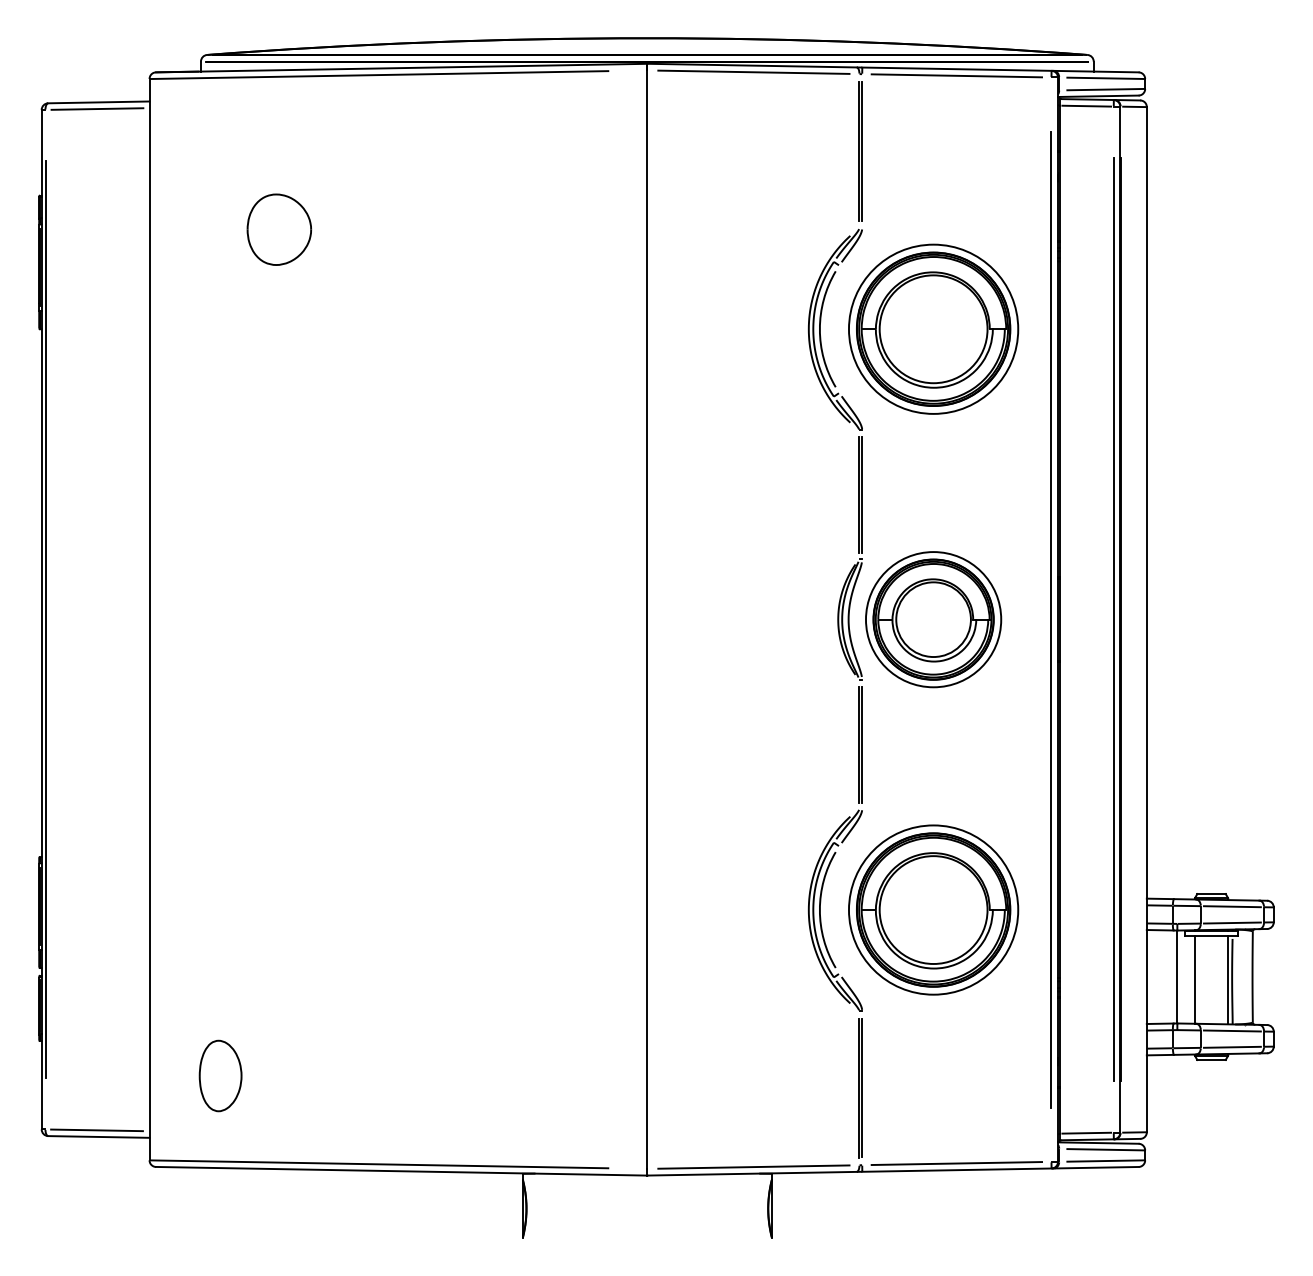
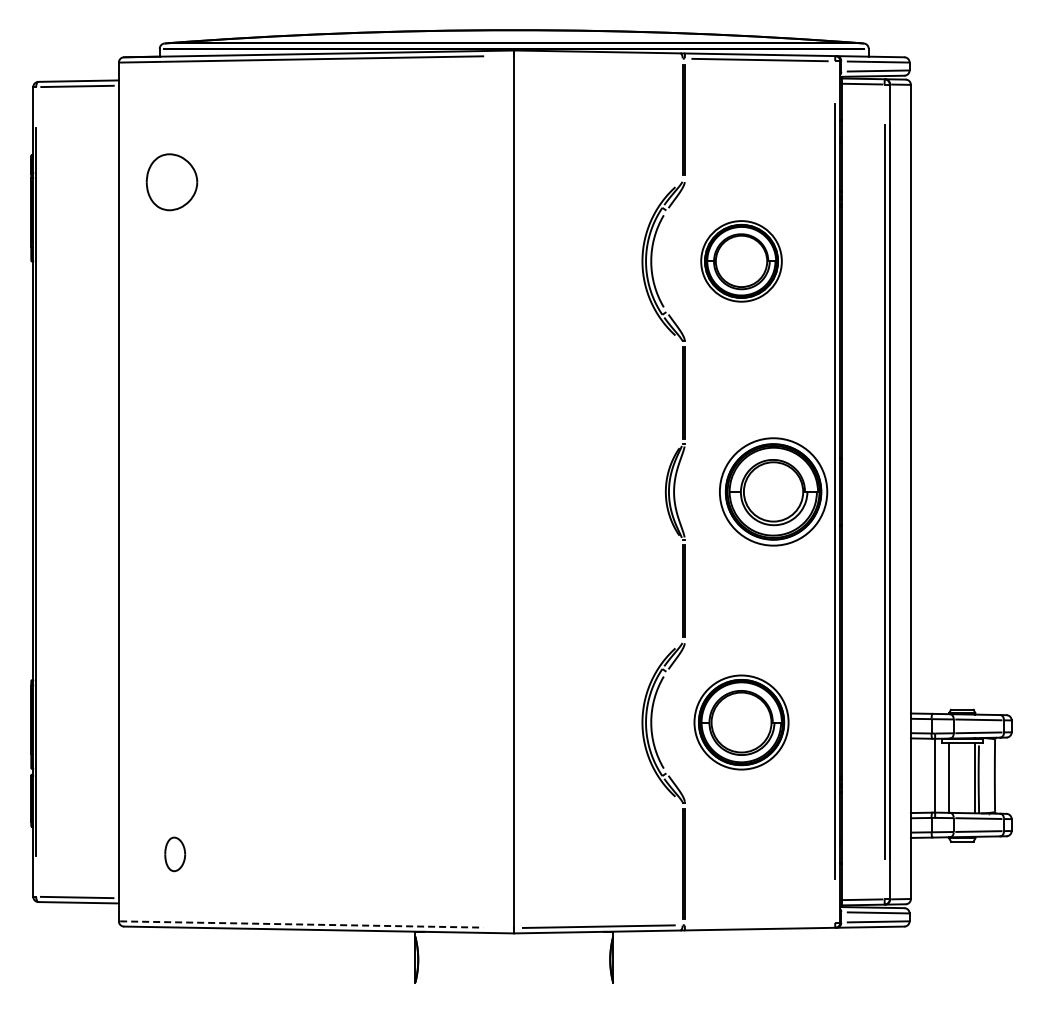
line: (753, 71) -> (598, 56), removed
part: (278, 230) -> (171, 182), moved
part: (933, 329) -> (741, 261), size x0.6
part: (933, 619) -> (773, 491), moved
part: (933, 909) -> (741, 722), size x0.7
part: (219, 1076) -> (174, 854), size x0.6
line: (956, 1163) -> (759, 923), removed
line: (379, 1164) -> (301, 924), solid -> dashed

